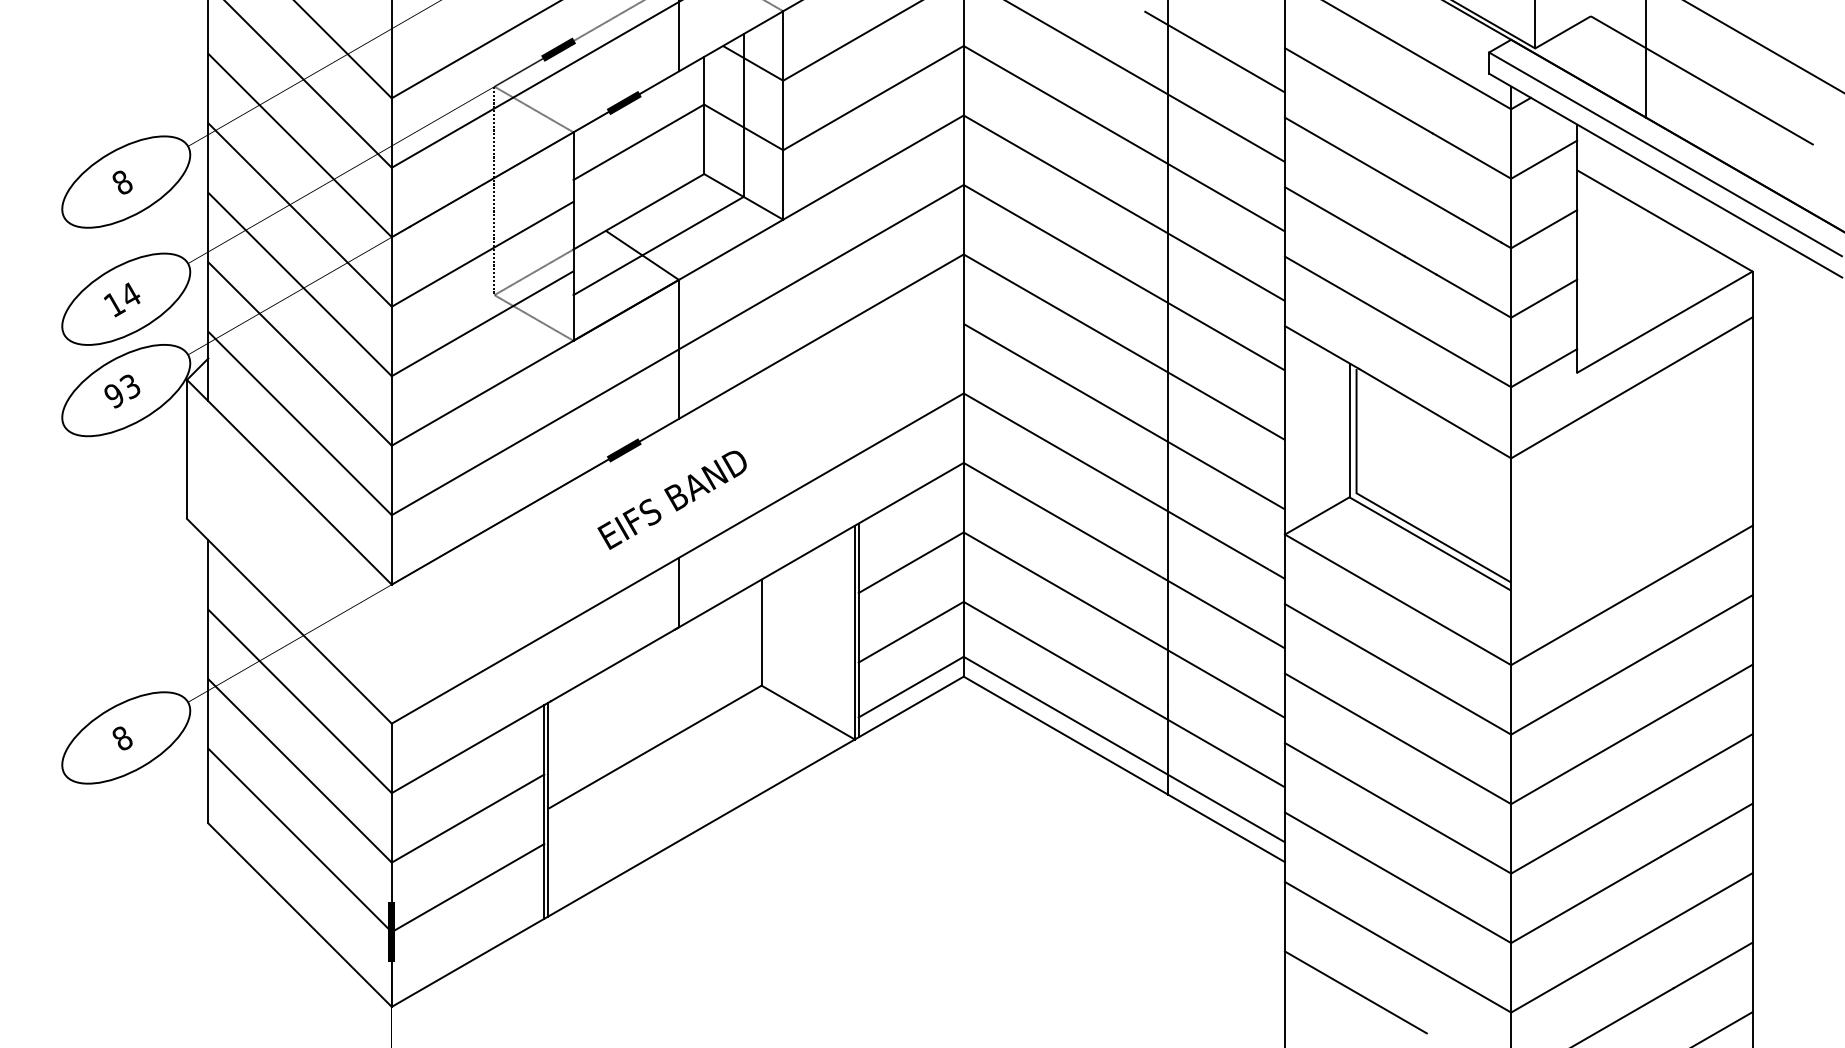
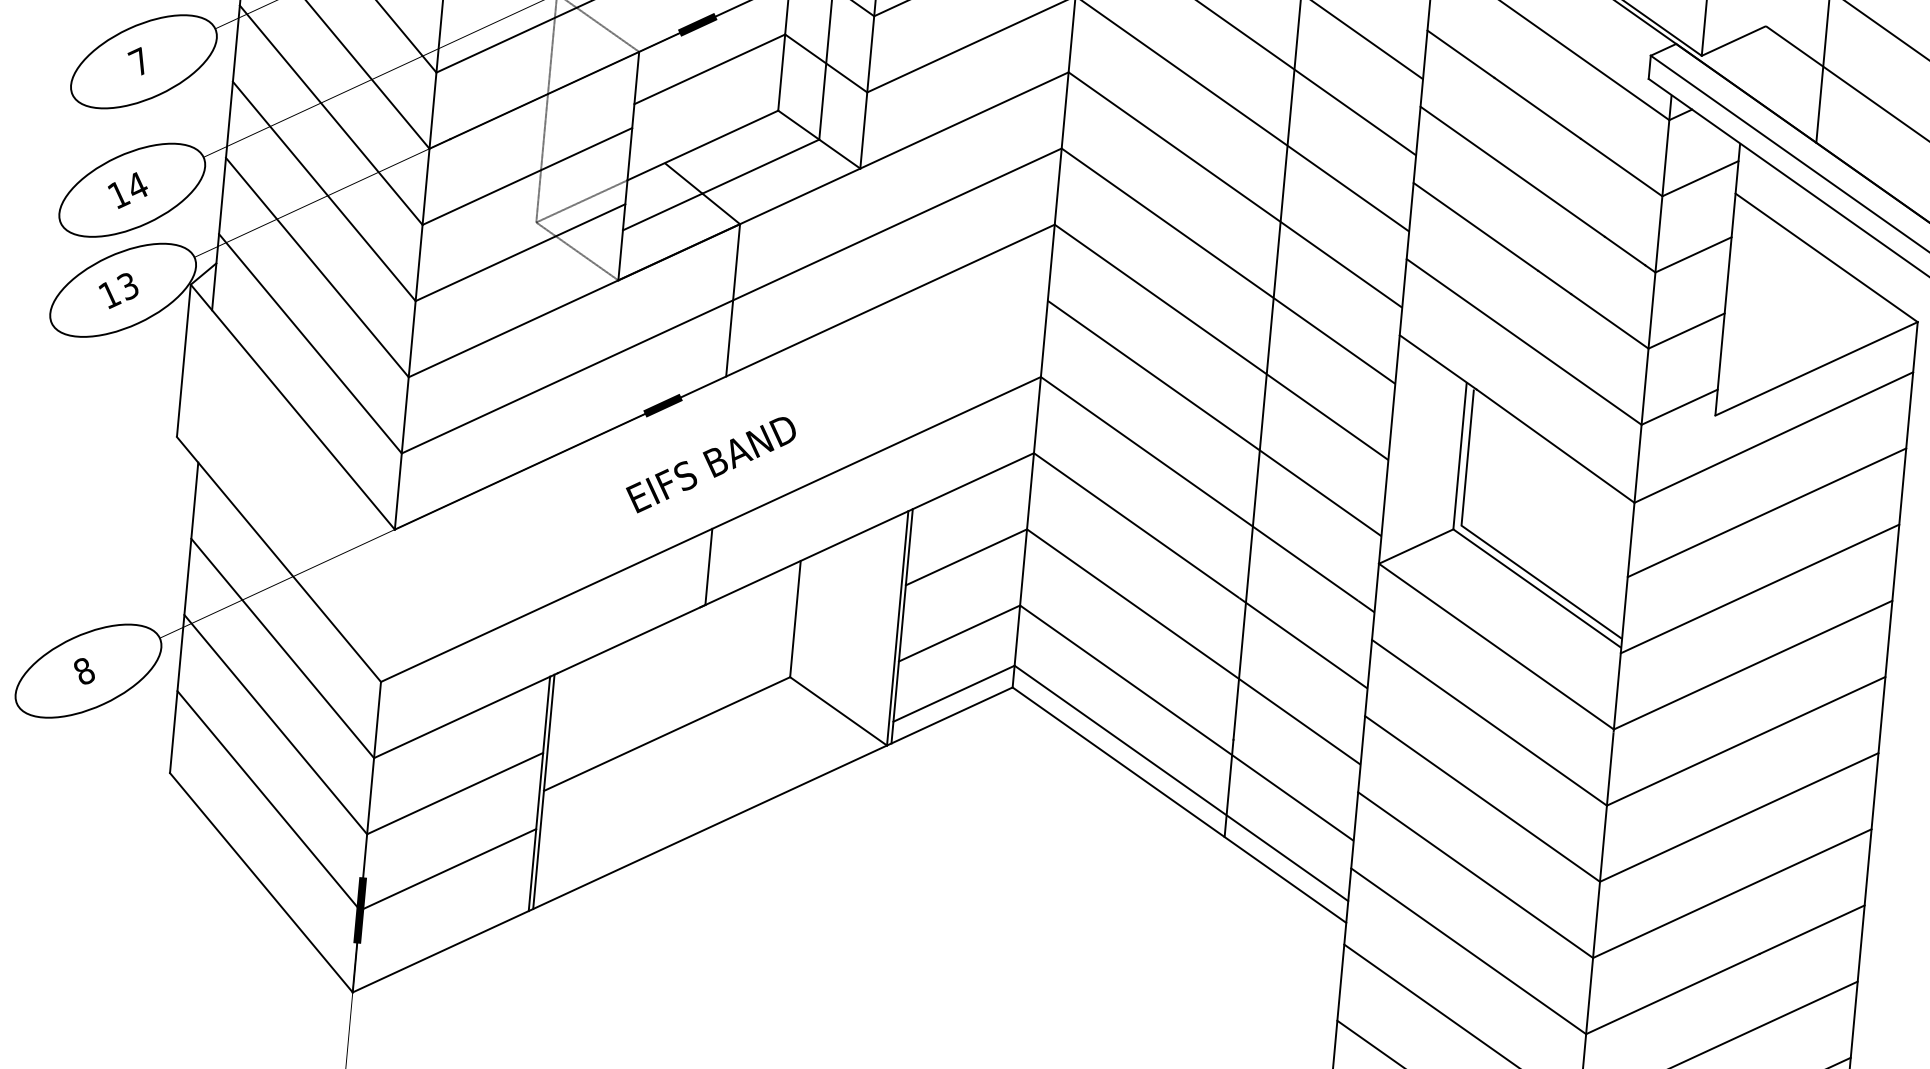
text: (121, 181) -> (138, 60), 8 -> 7
text: (114, 396) -> (109, 295), 93 -> 13
line: (1631, 456) -> (1766, 512), added
line: (1631, 525) -> (1759, 588), added

